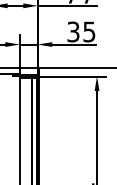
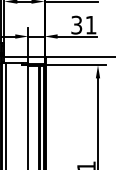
text: (88, 32) -> (90, 25), 35 -> 31

